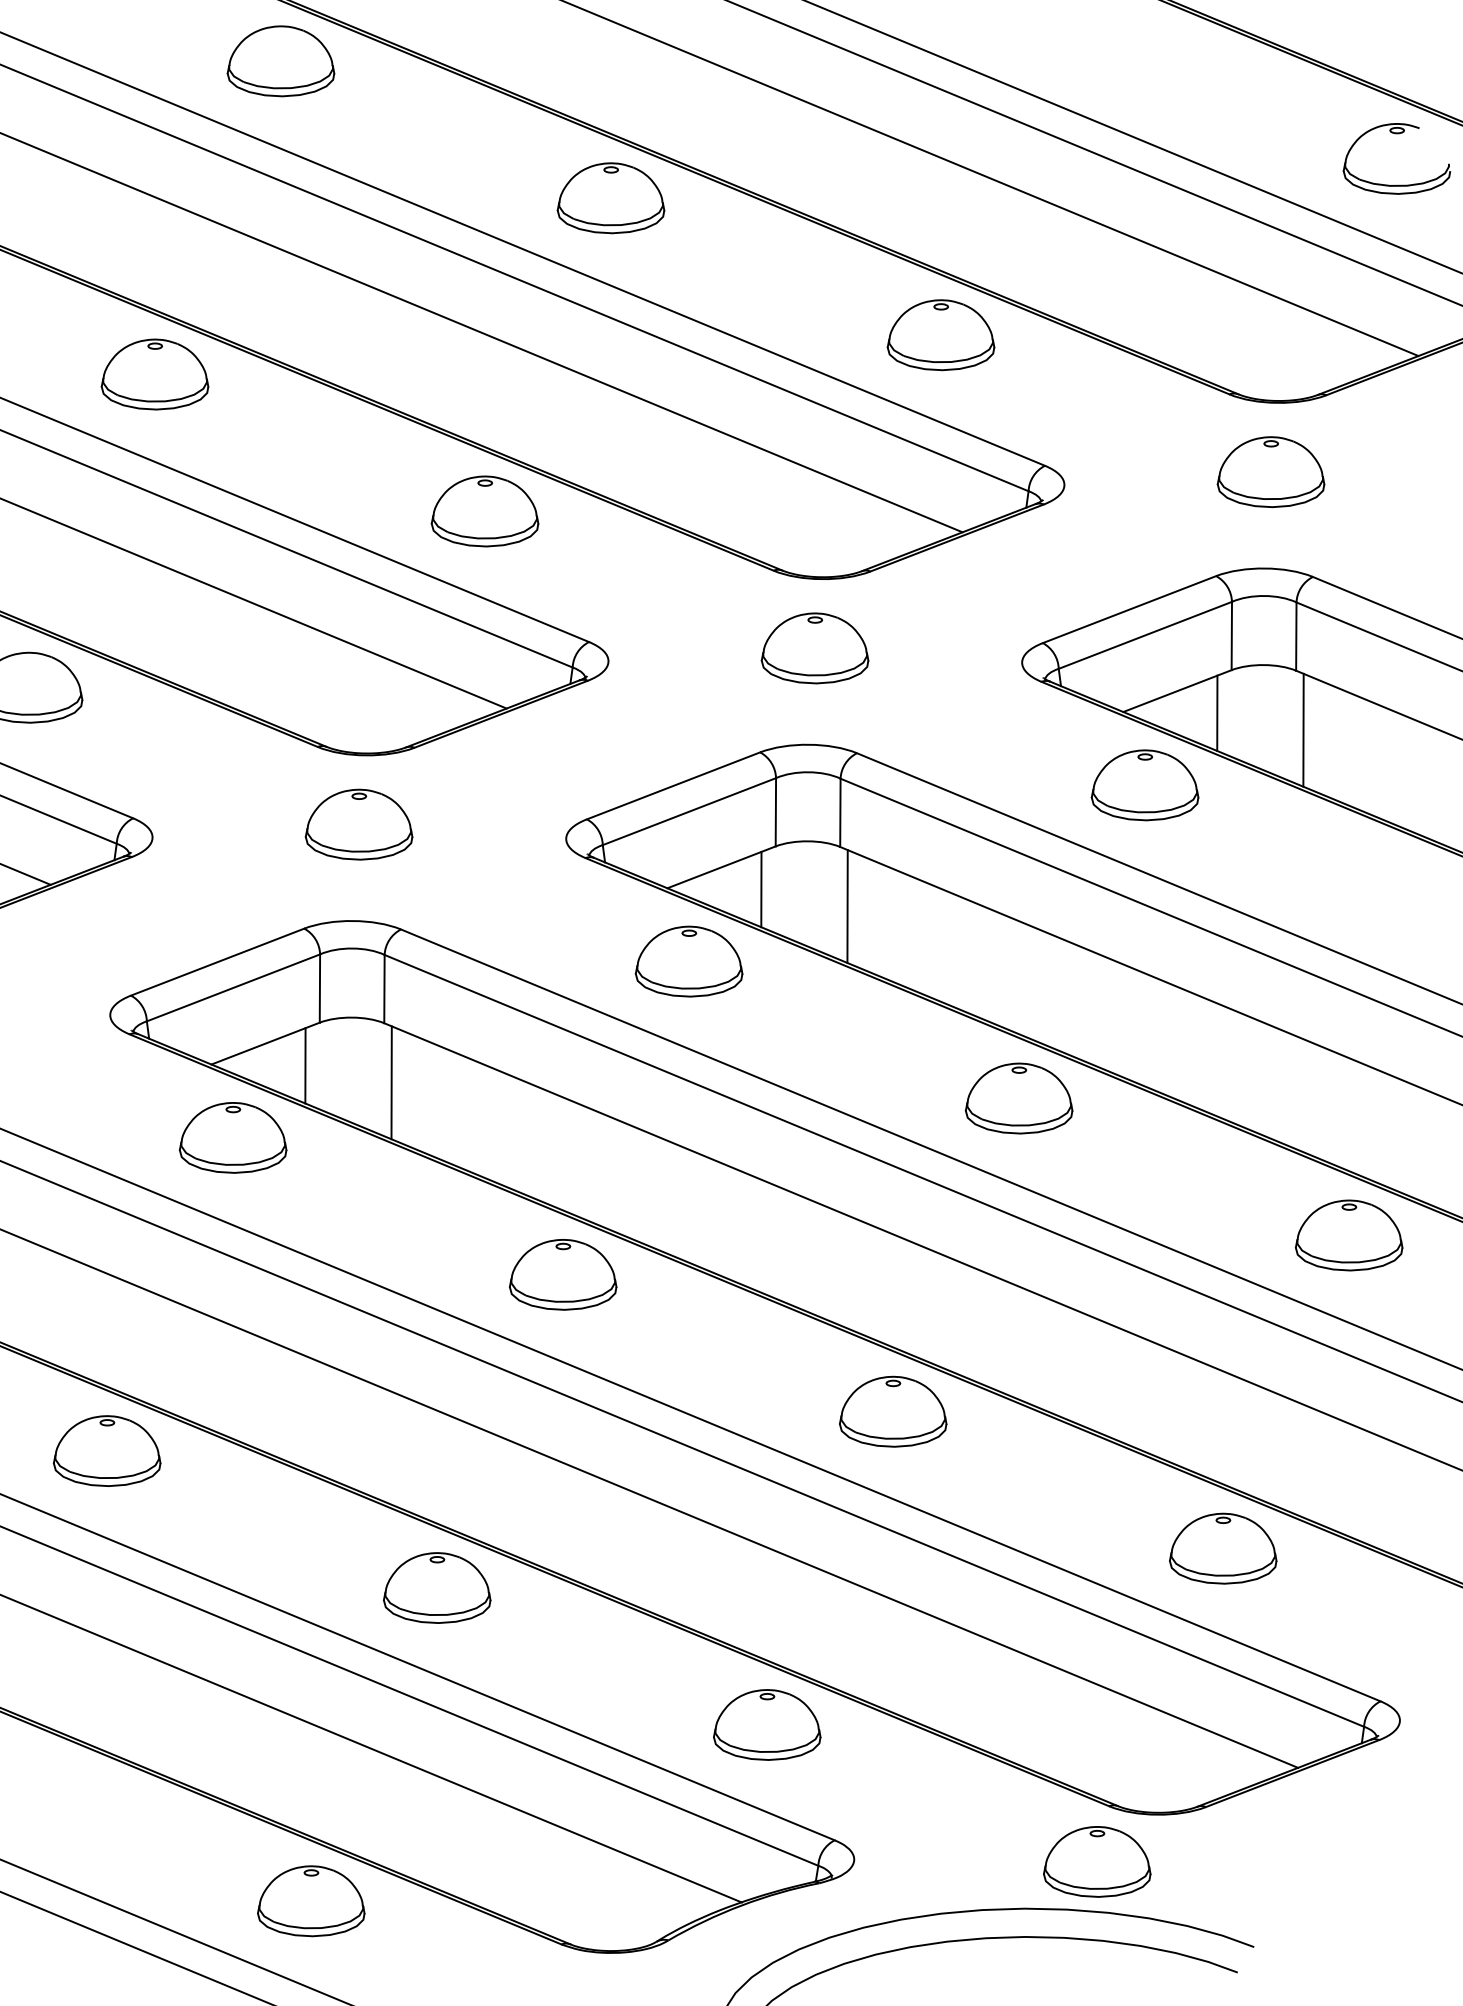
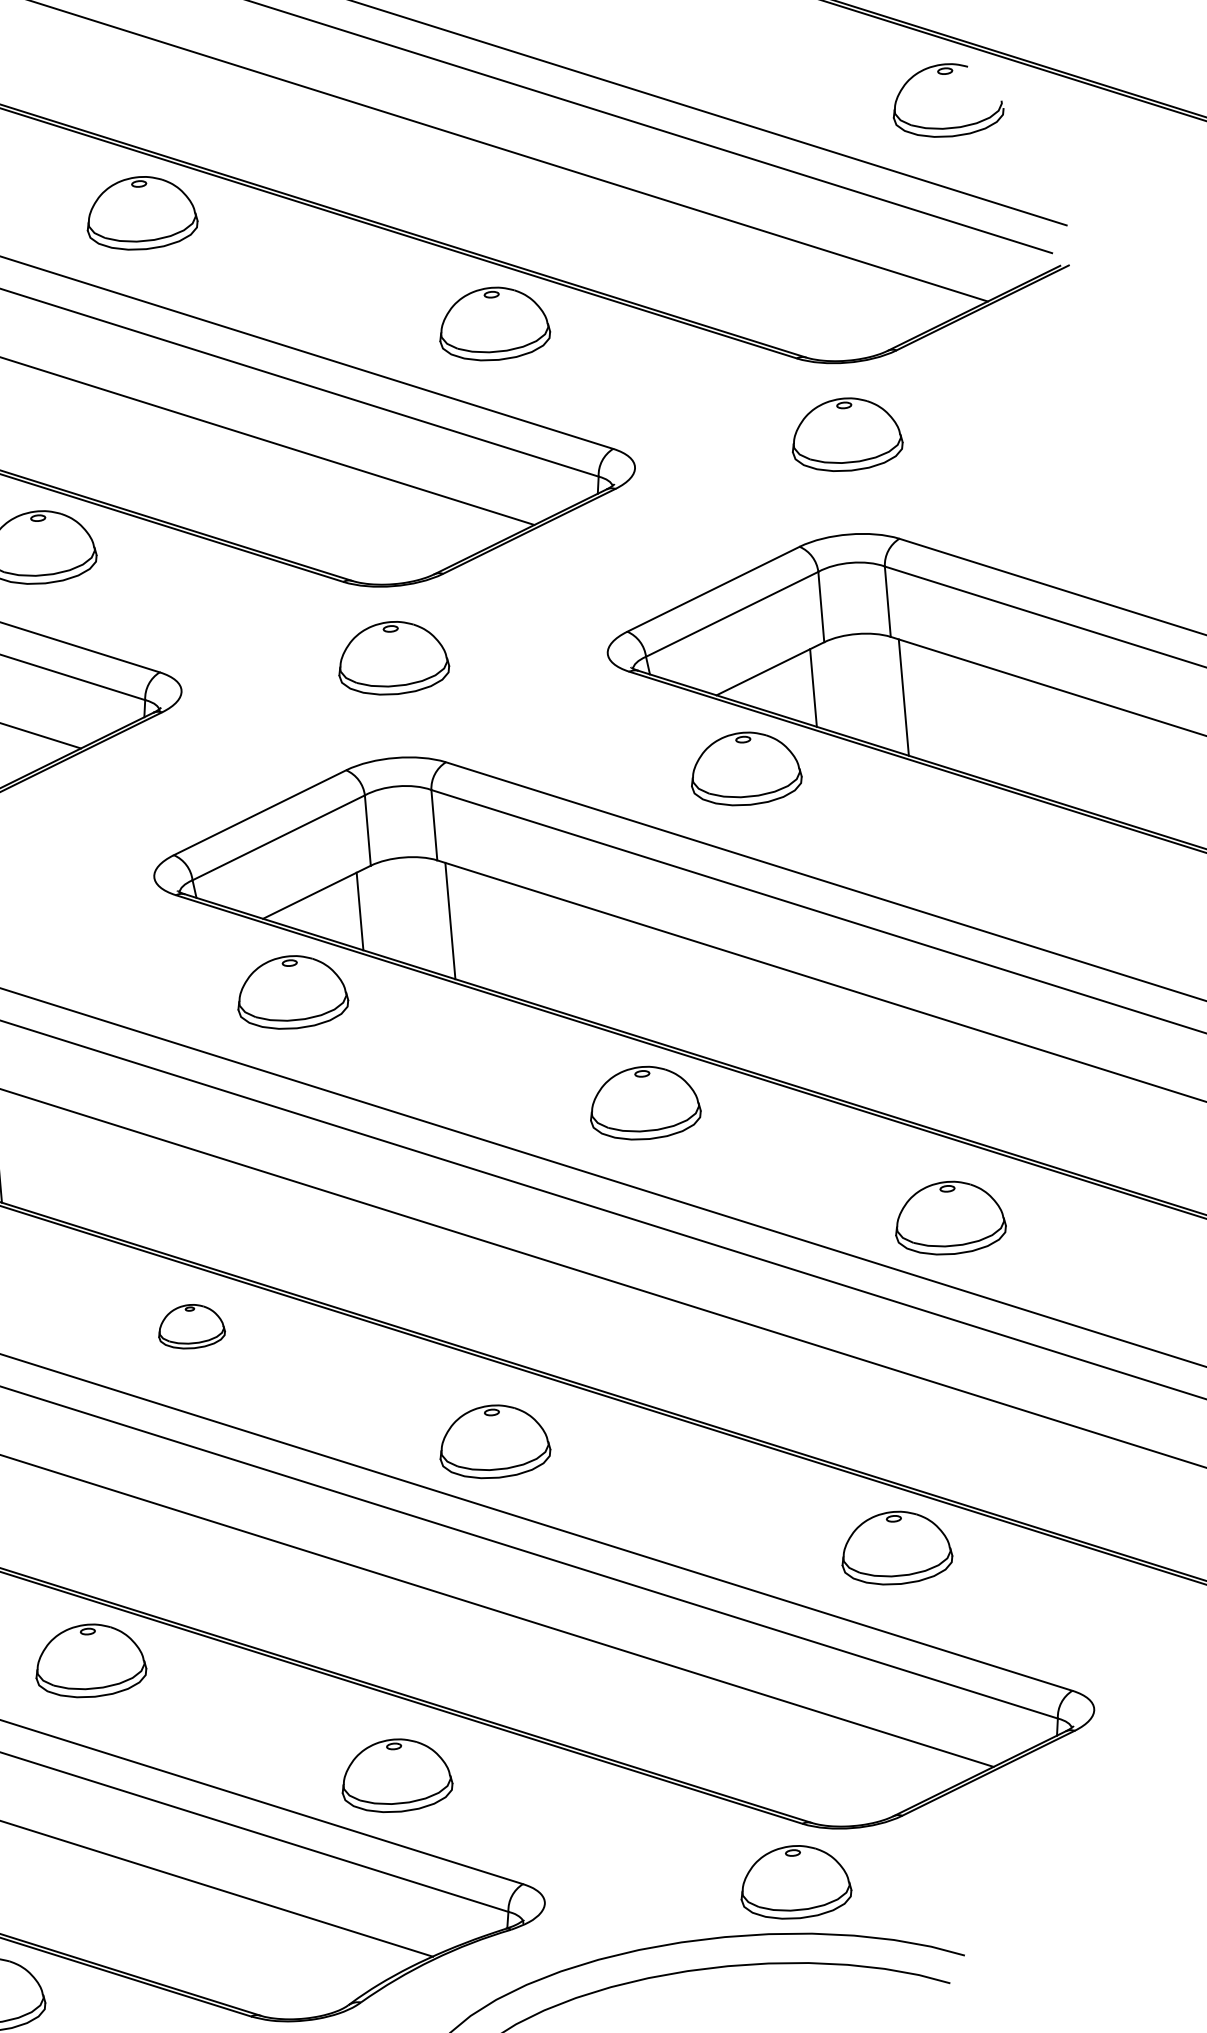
part: (1348, 1235) -> (949, 1218), moved
part: (563, 1274) -> (191, 1326), size x0.6
part: (893, 1411) -> (494, 1441), moved
part: (767, 1724) -> (396, 1775), moved

